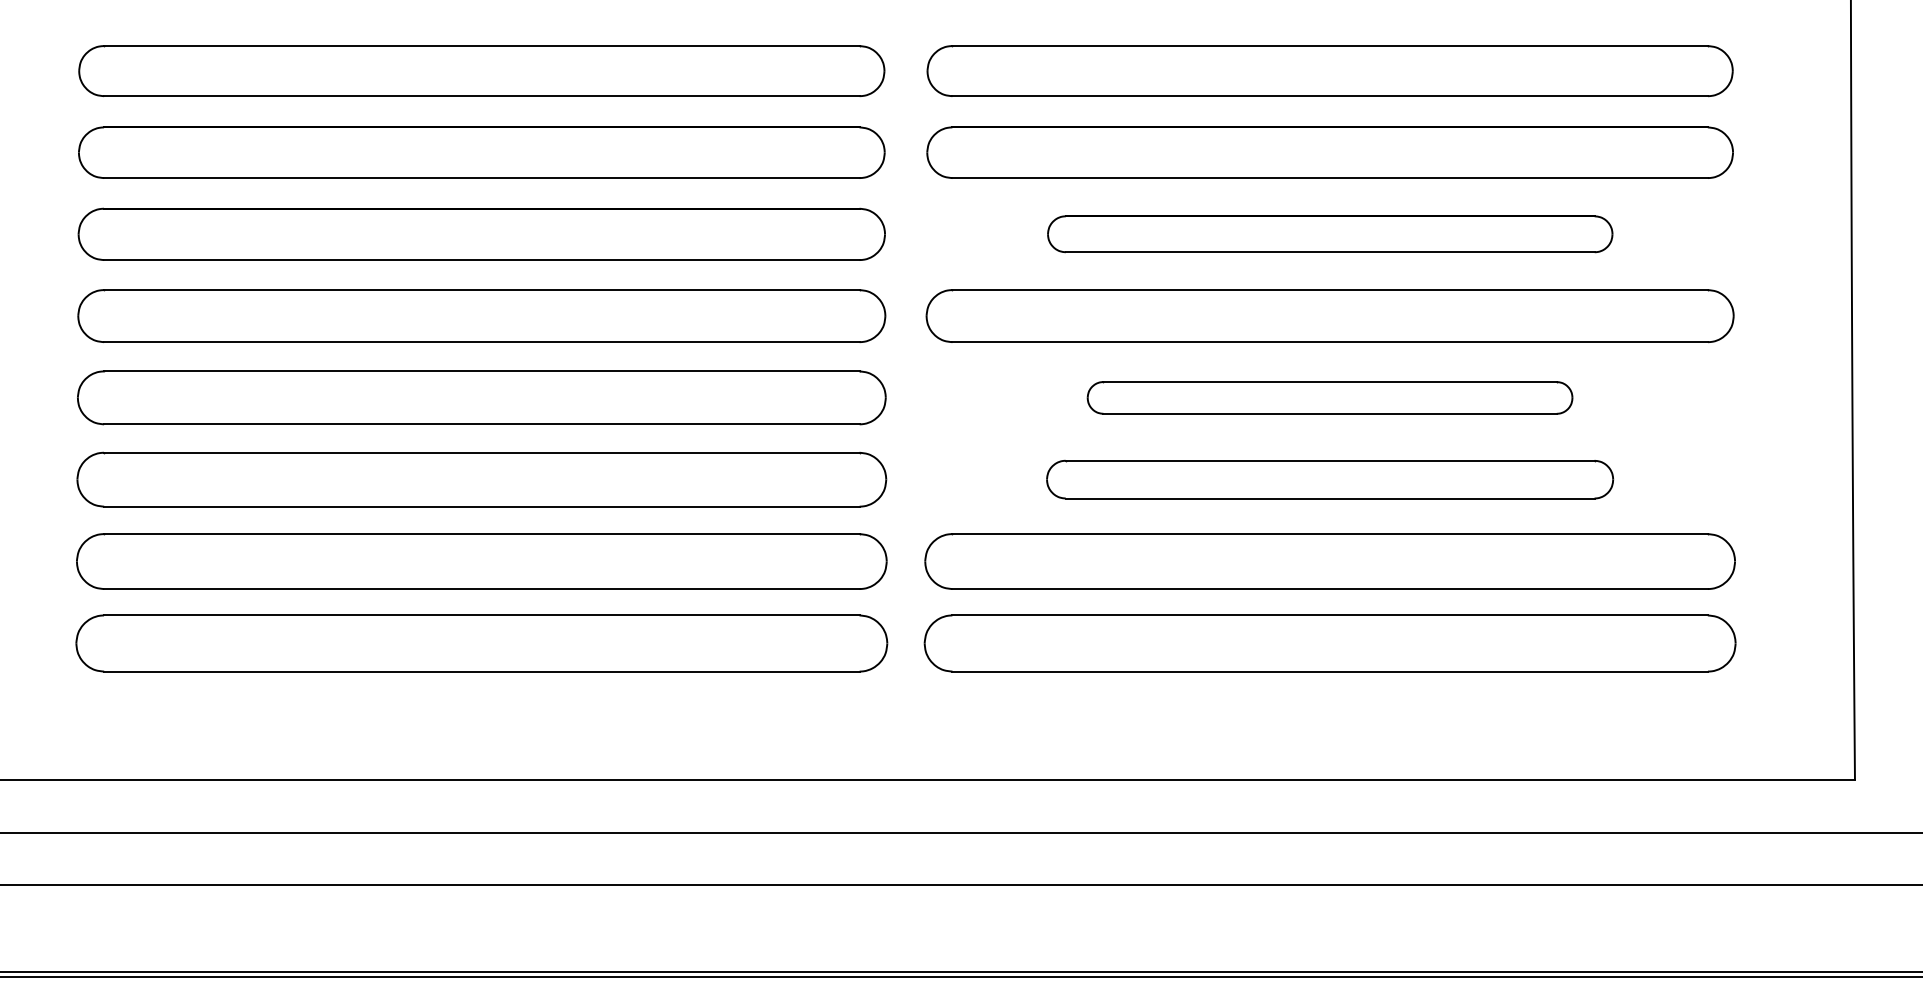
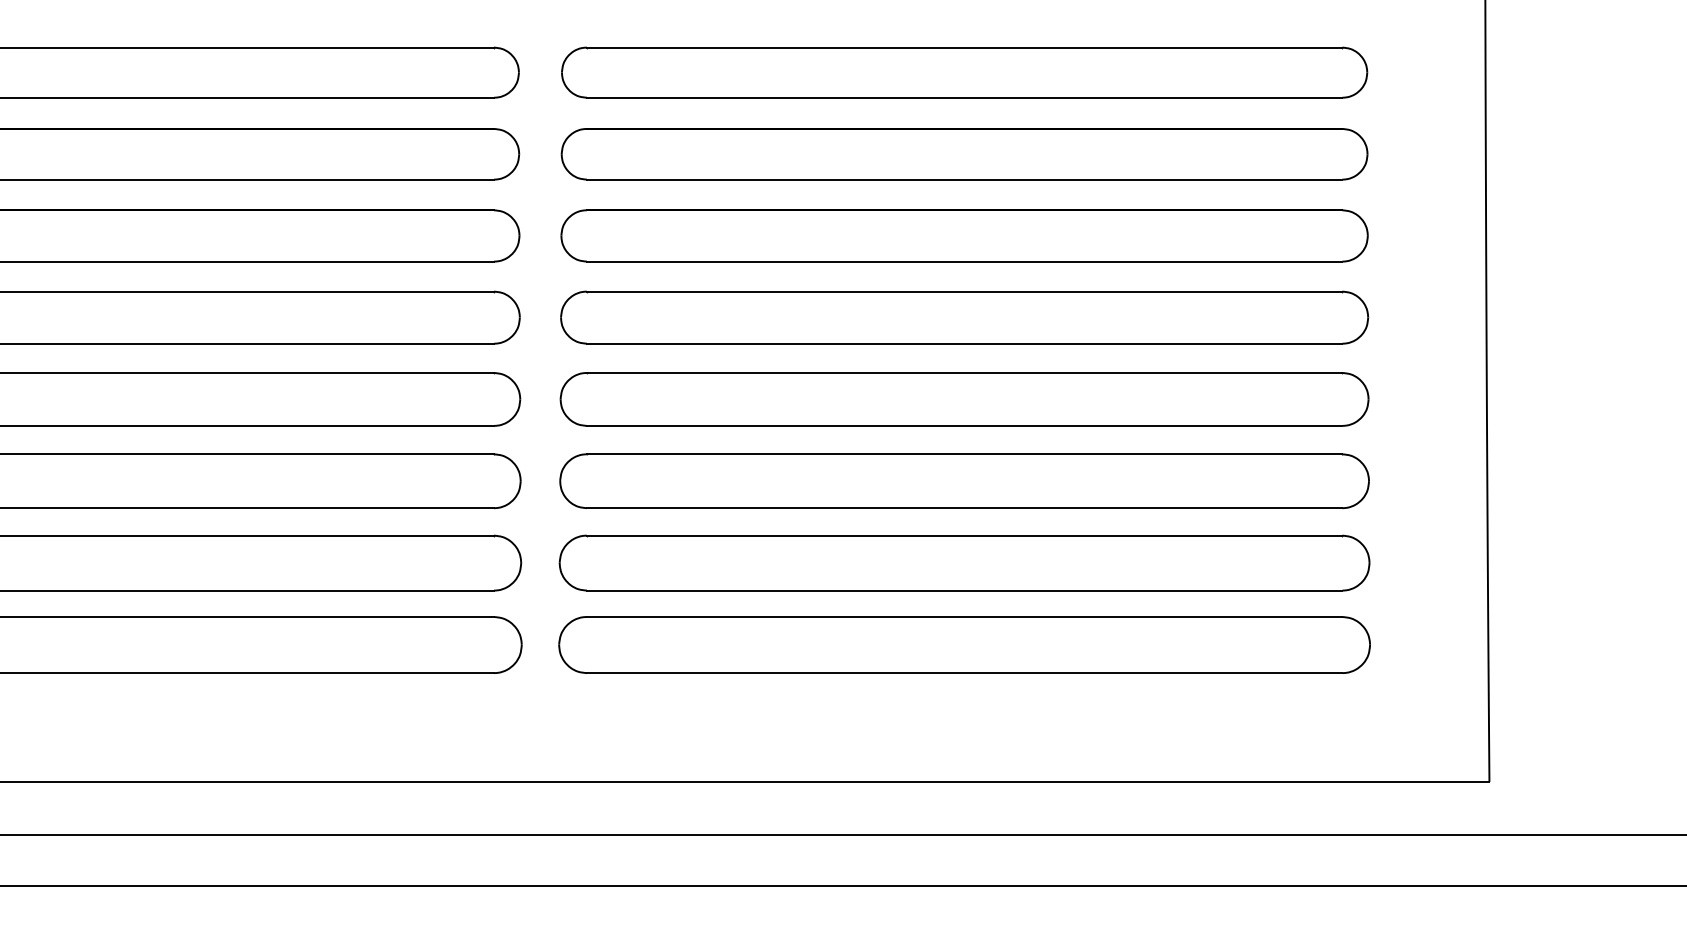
part: (1330, 233) -> (964, 235), size x1.43
part: (1329, 397) -> (963, 399), size x1.67
part: (1329, 479) -> (963, 481), size x1.43

